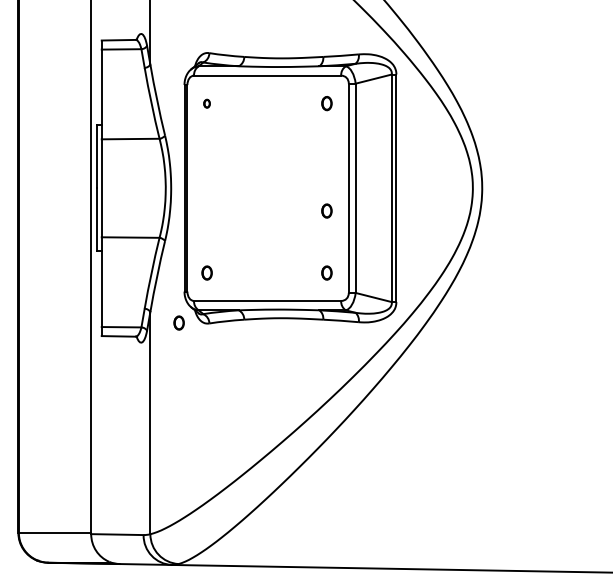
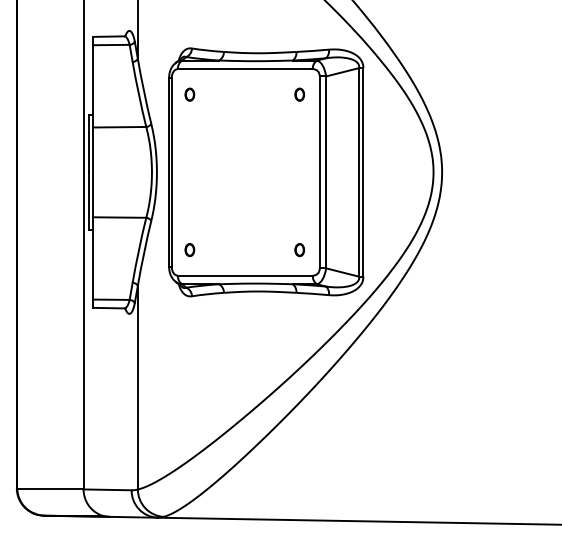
part: (206, 103) -> (189, 94), size x1.67
part: (326, 210) -> (299, 192), removed
part: (178, 322) -> (163, 295), removed

